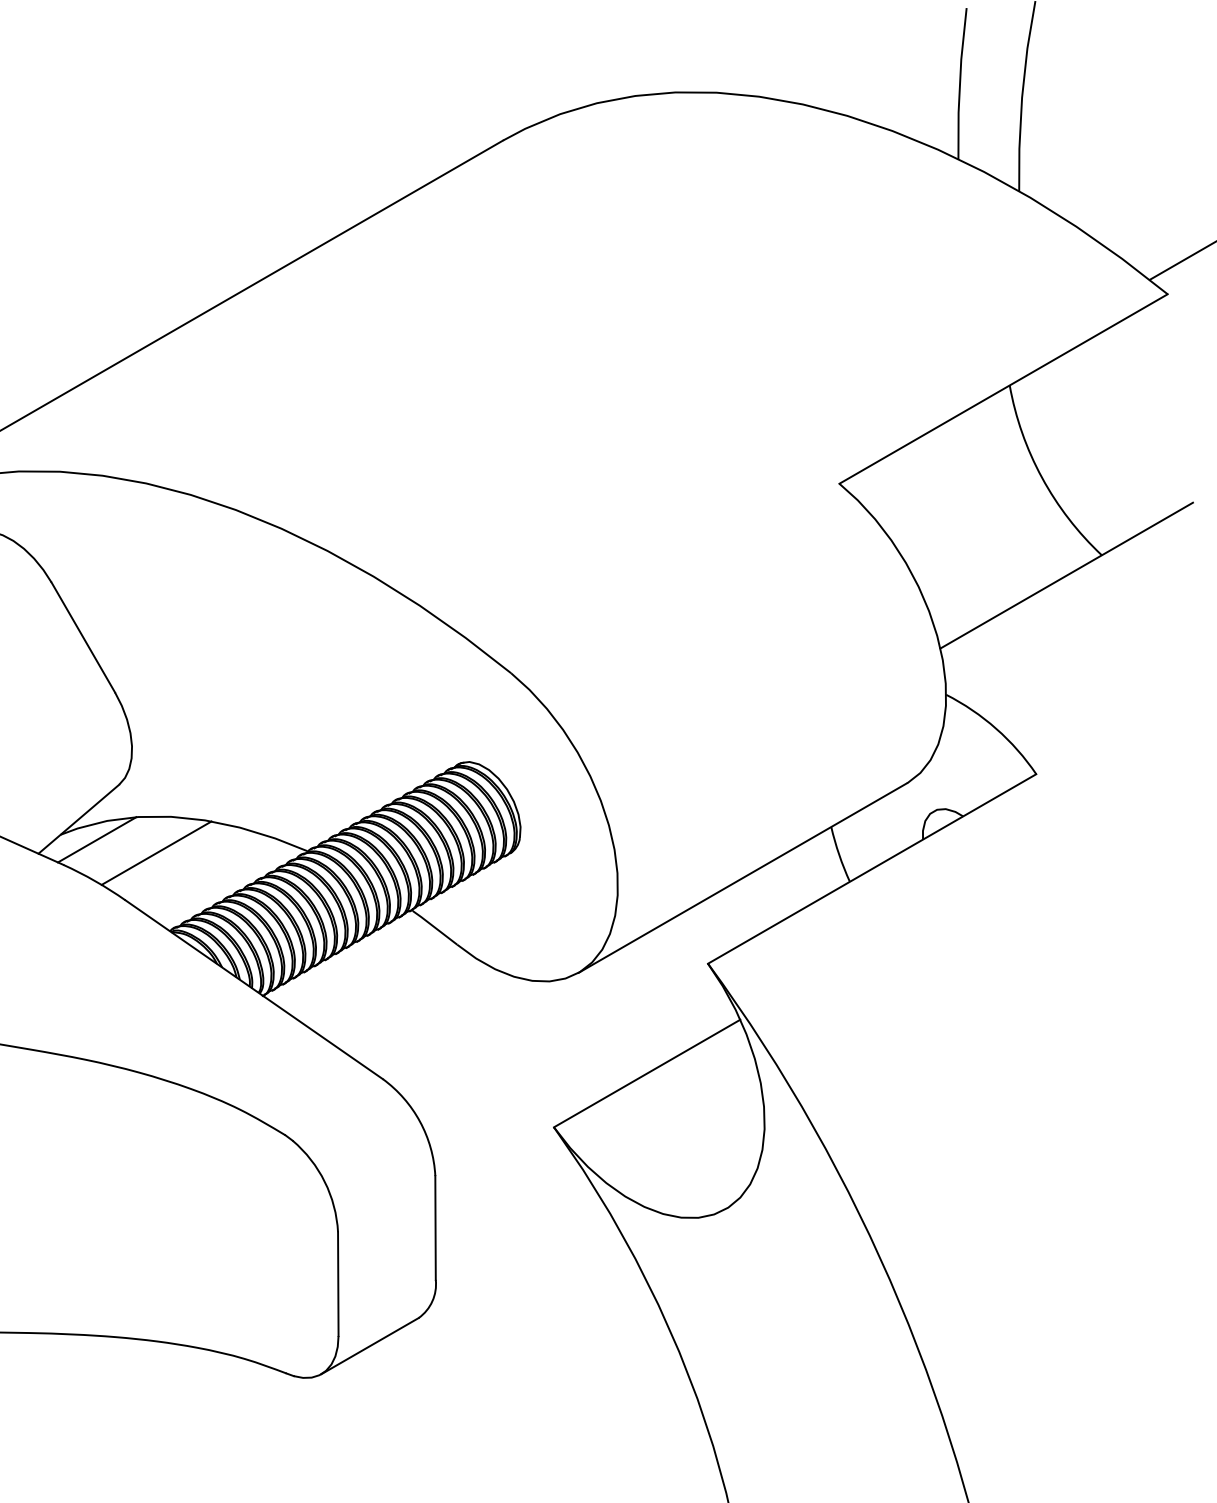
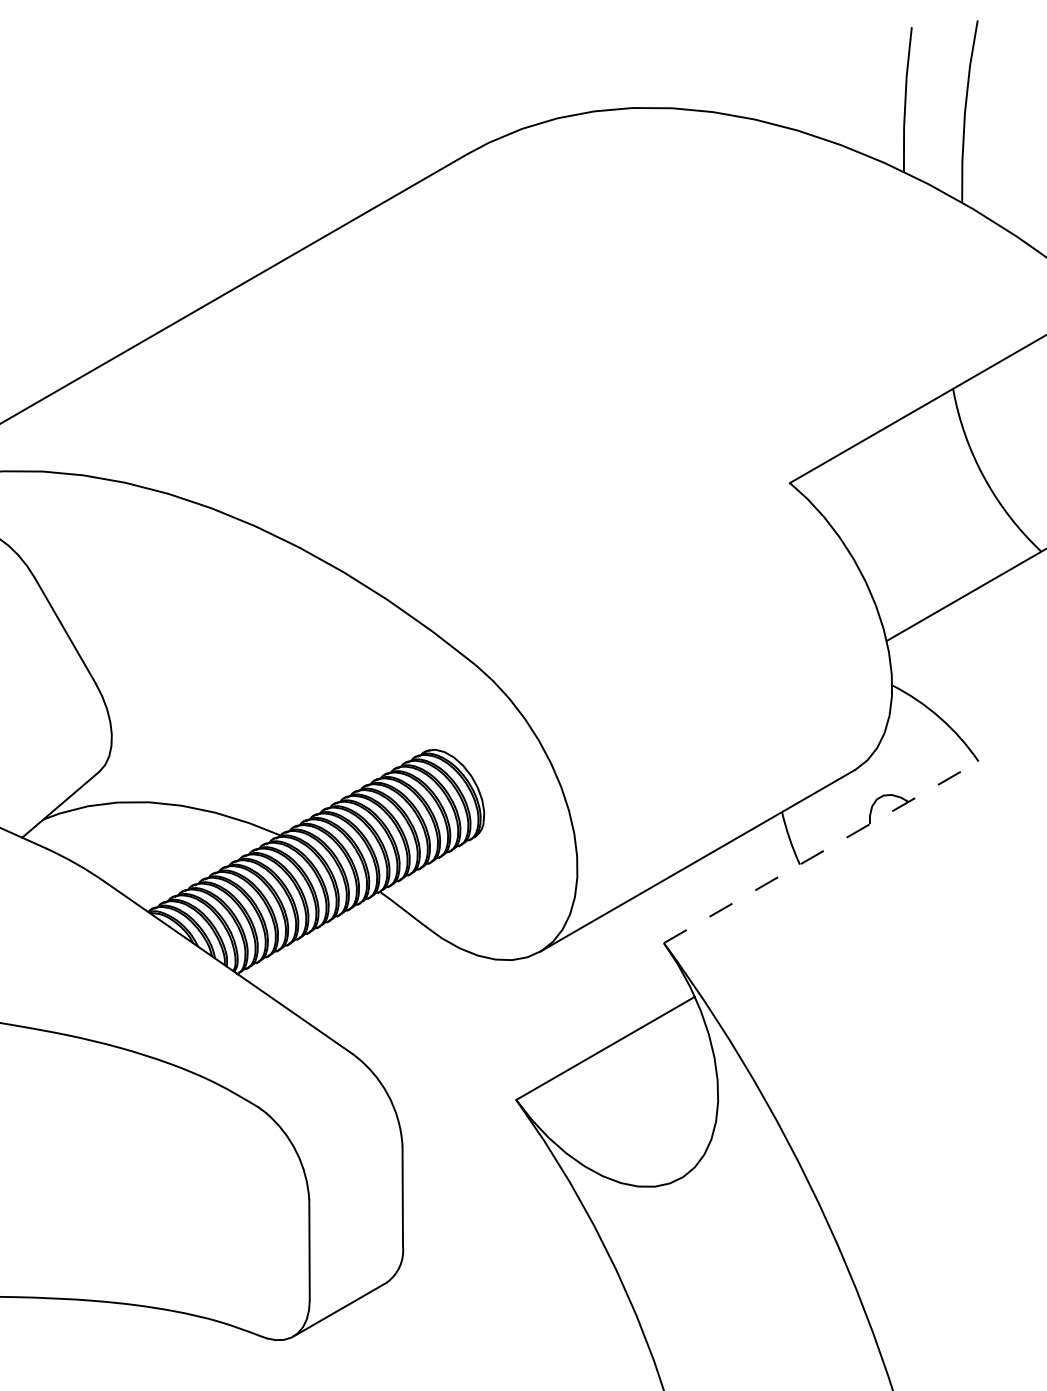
line: (97, 839) -> (78, 824), removed
line: (156, 852) -> (135, 836), removed
line: (872, 868) -> (821, 851), solid -> dashed

